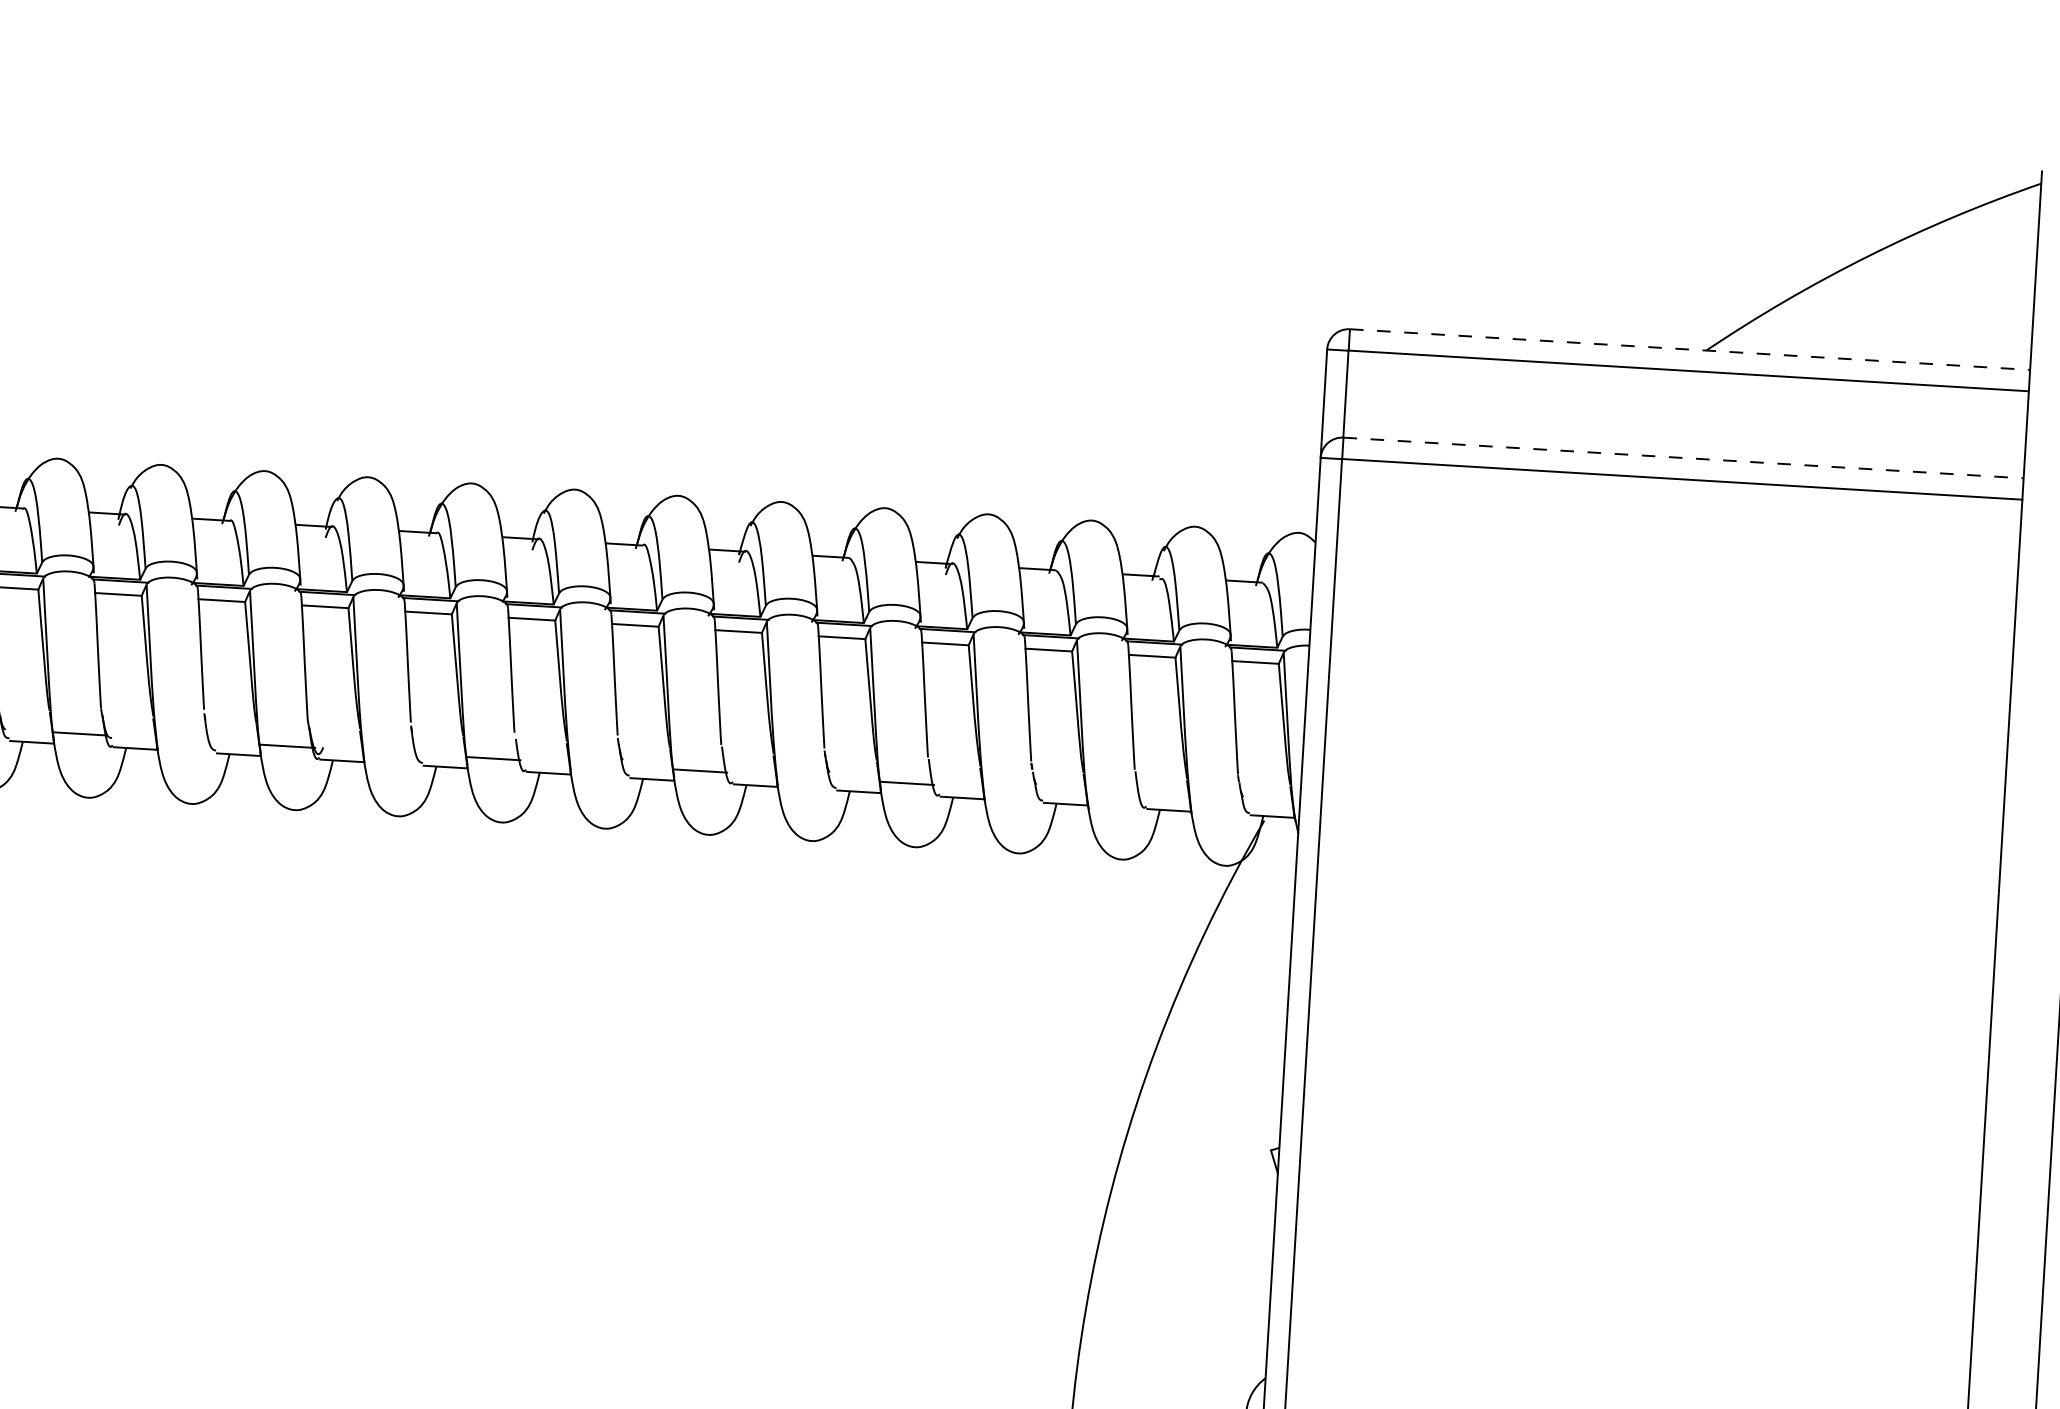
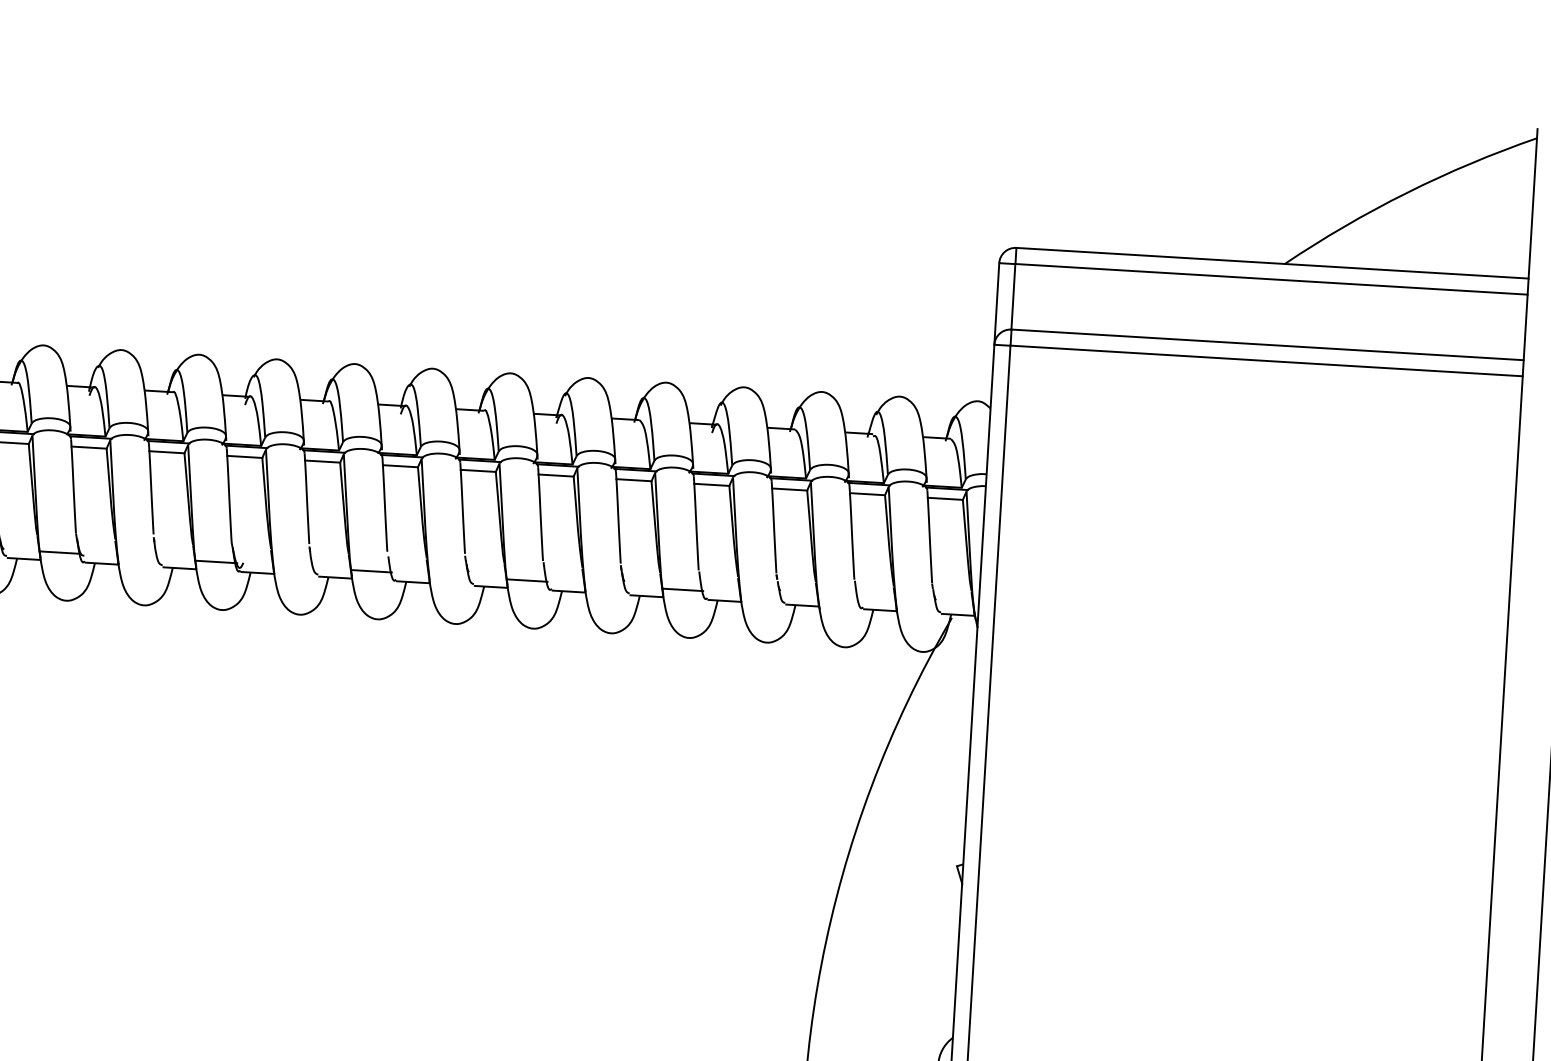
line: (1690, 349) -> (1272, 263), dashed -> solid
line: (1683, 458) -> (1267, 345), dashed -> solid

